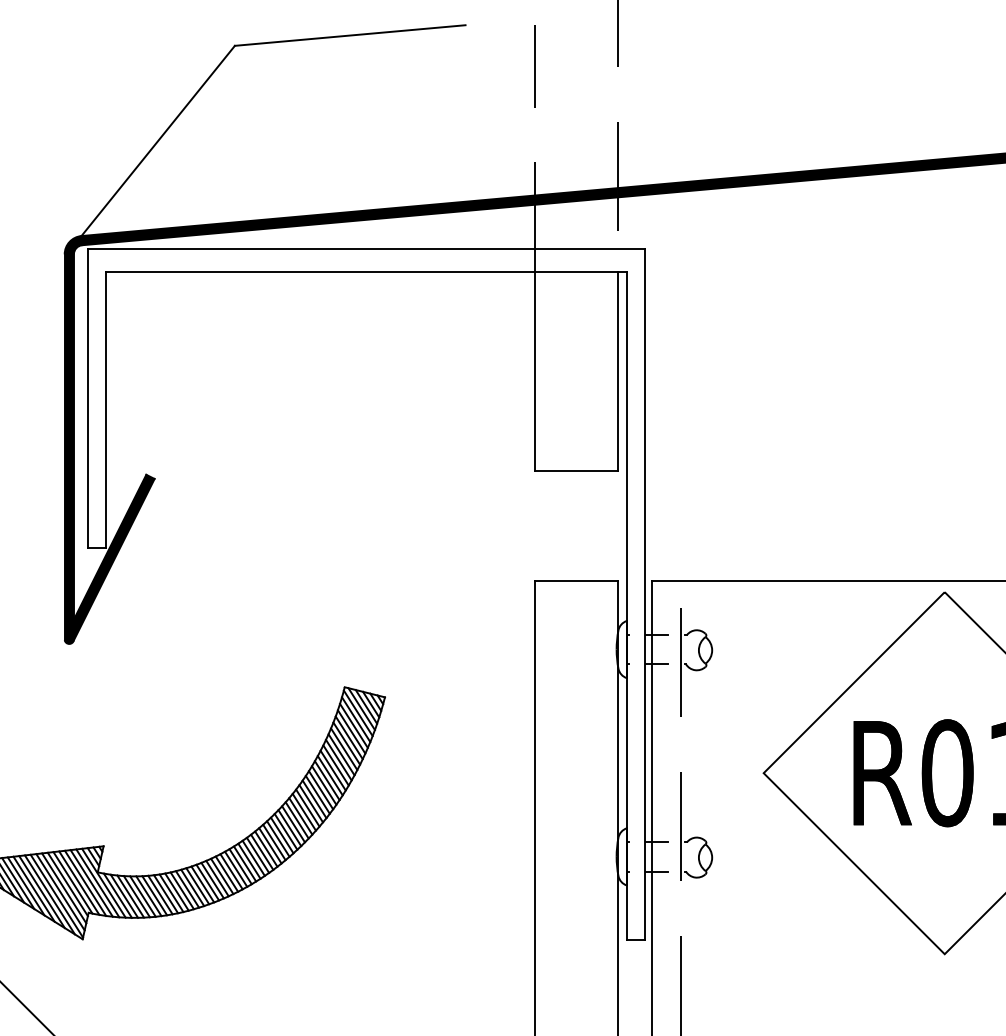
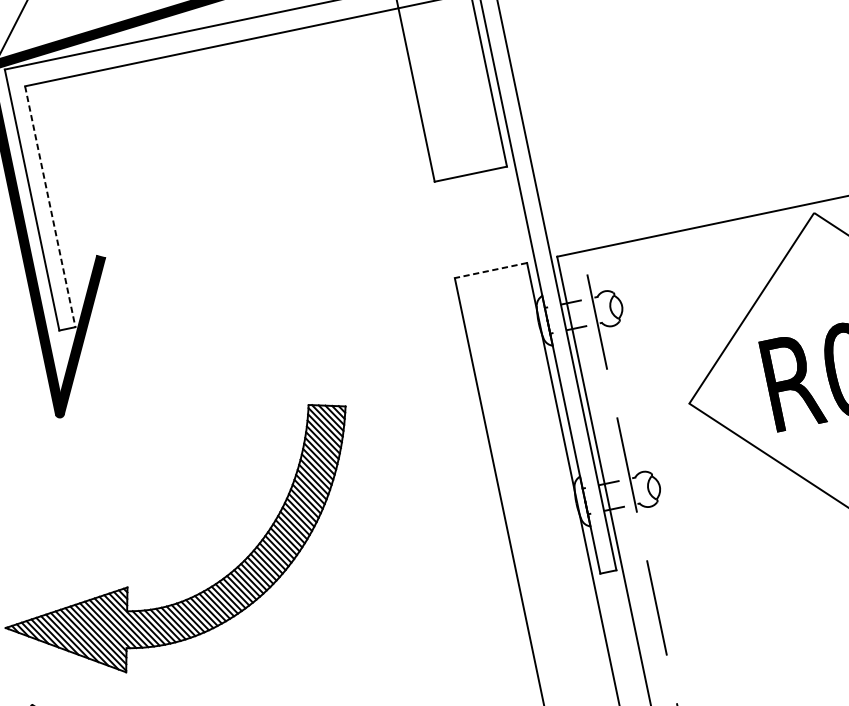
line: (106, 410) -> (50, 207), solid -> dashed
line: (575, 581) -> (490, 270), solid -> dashed

